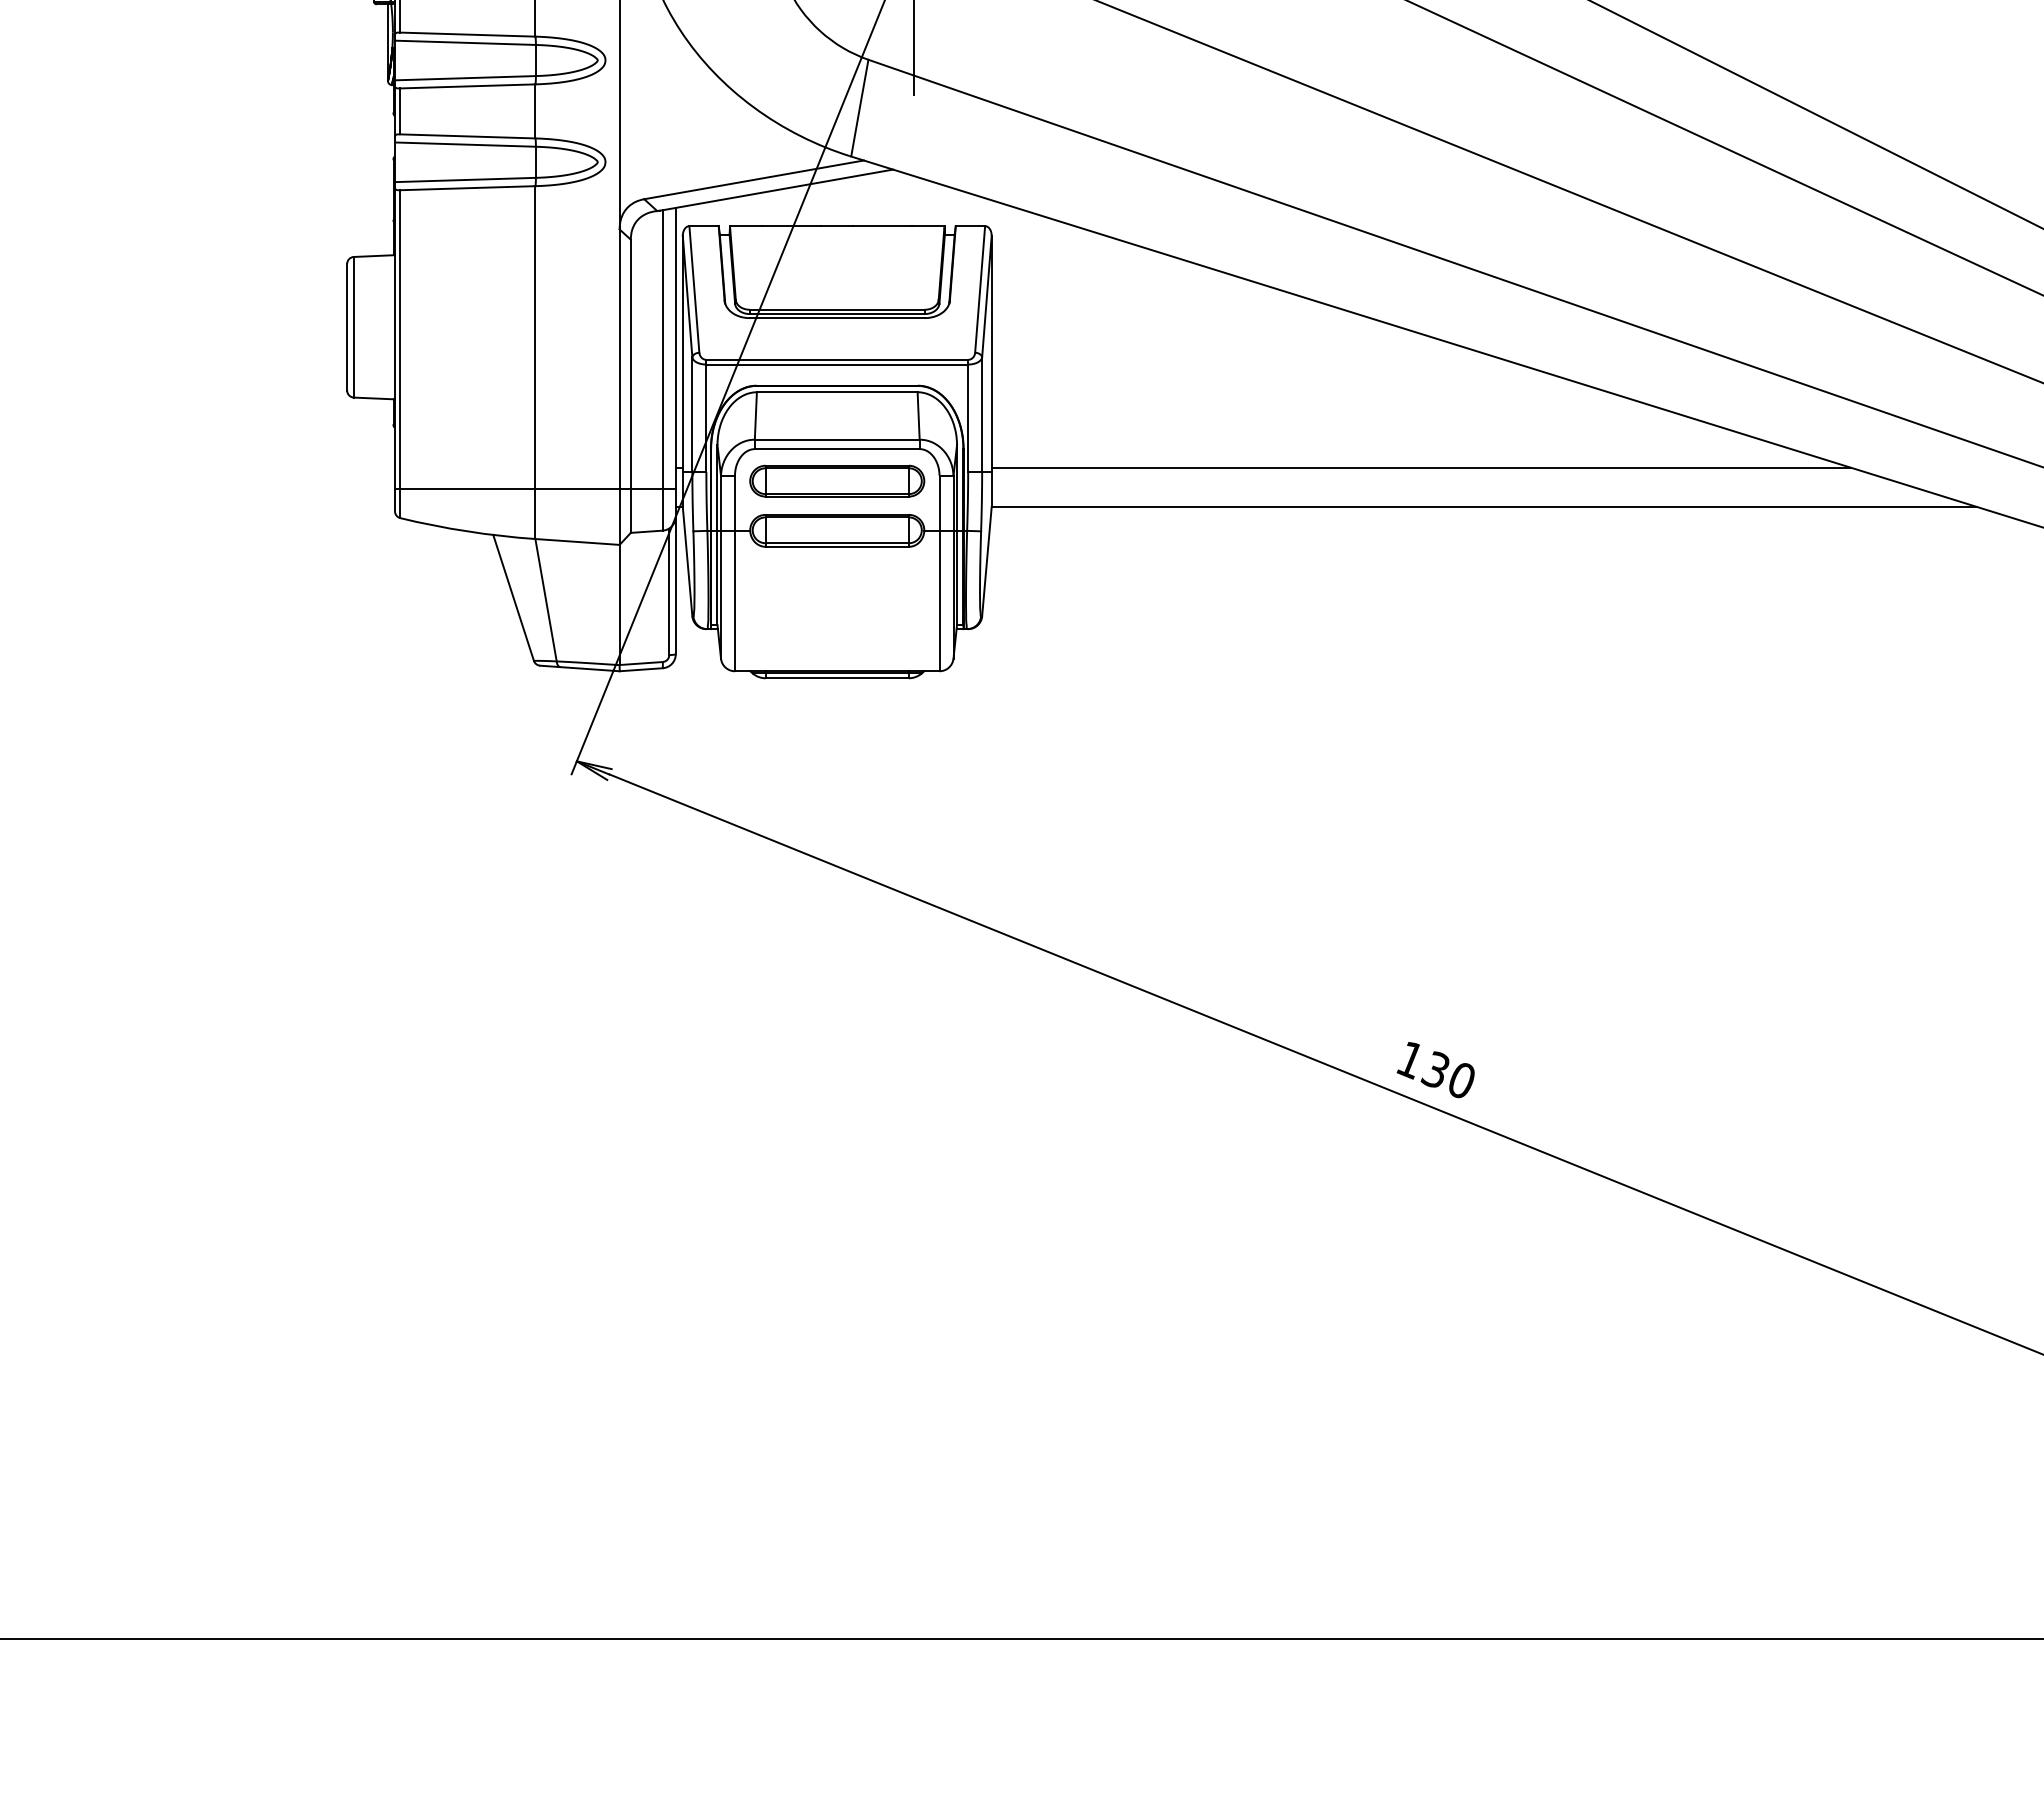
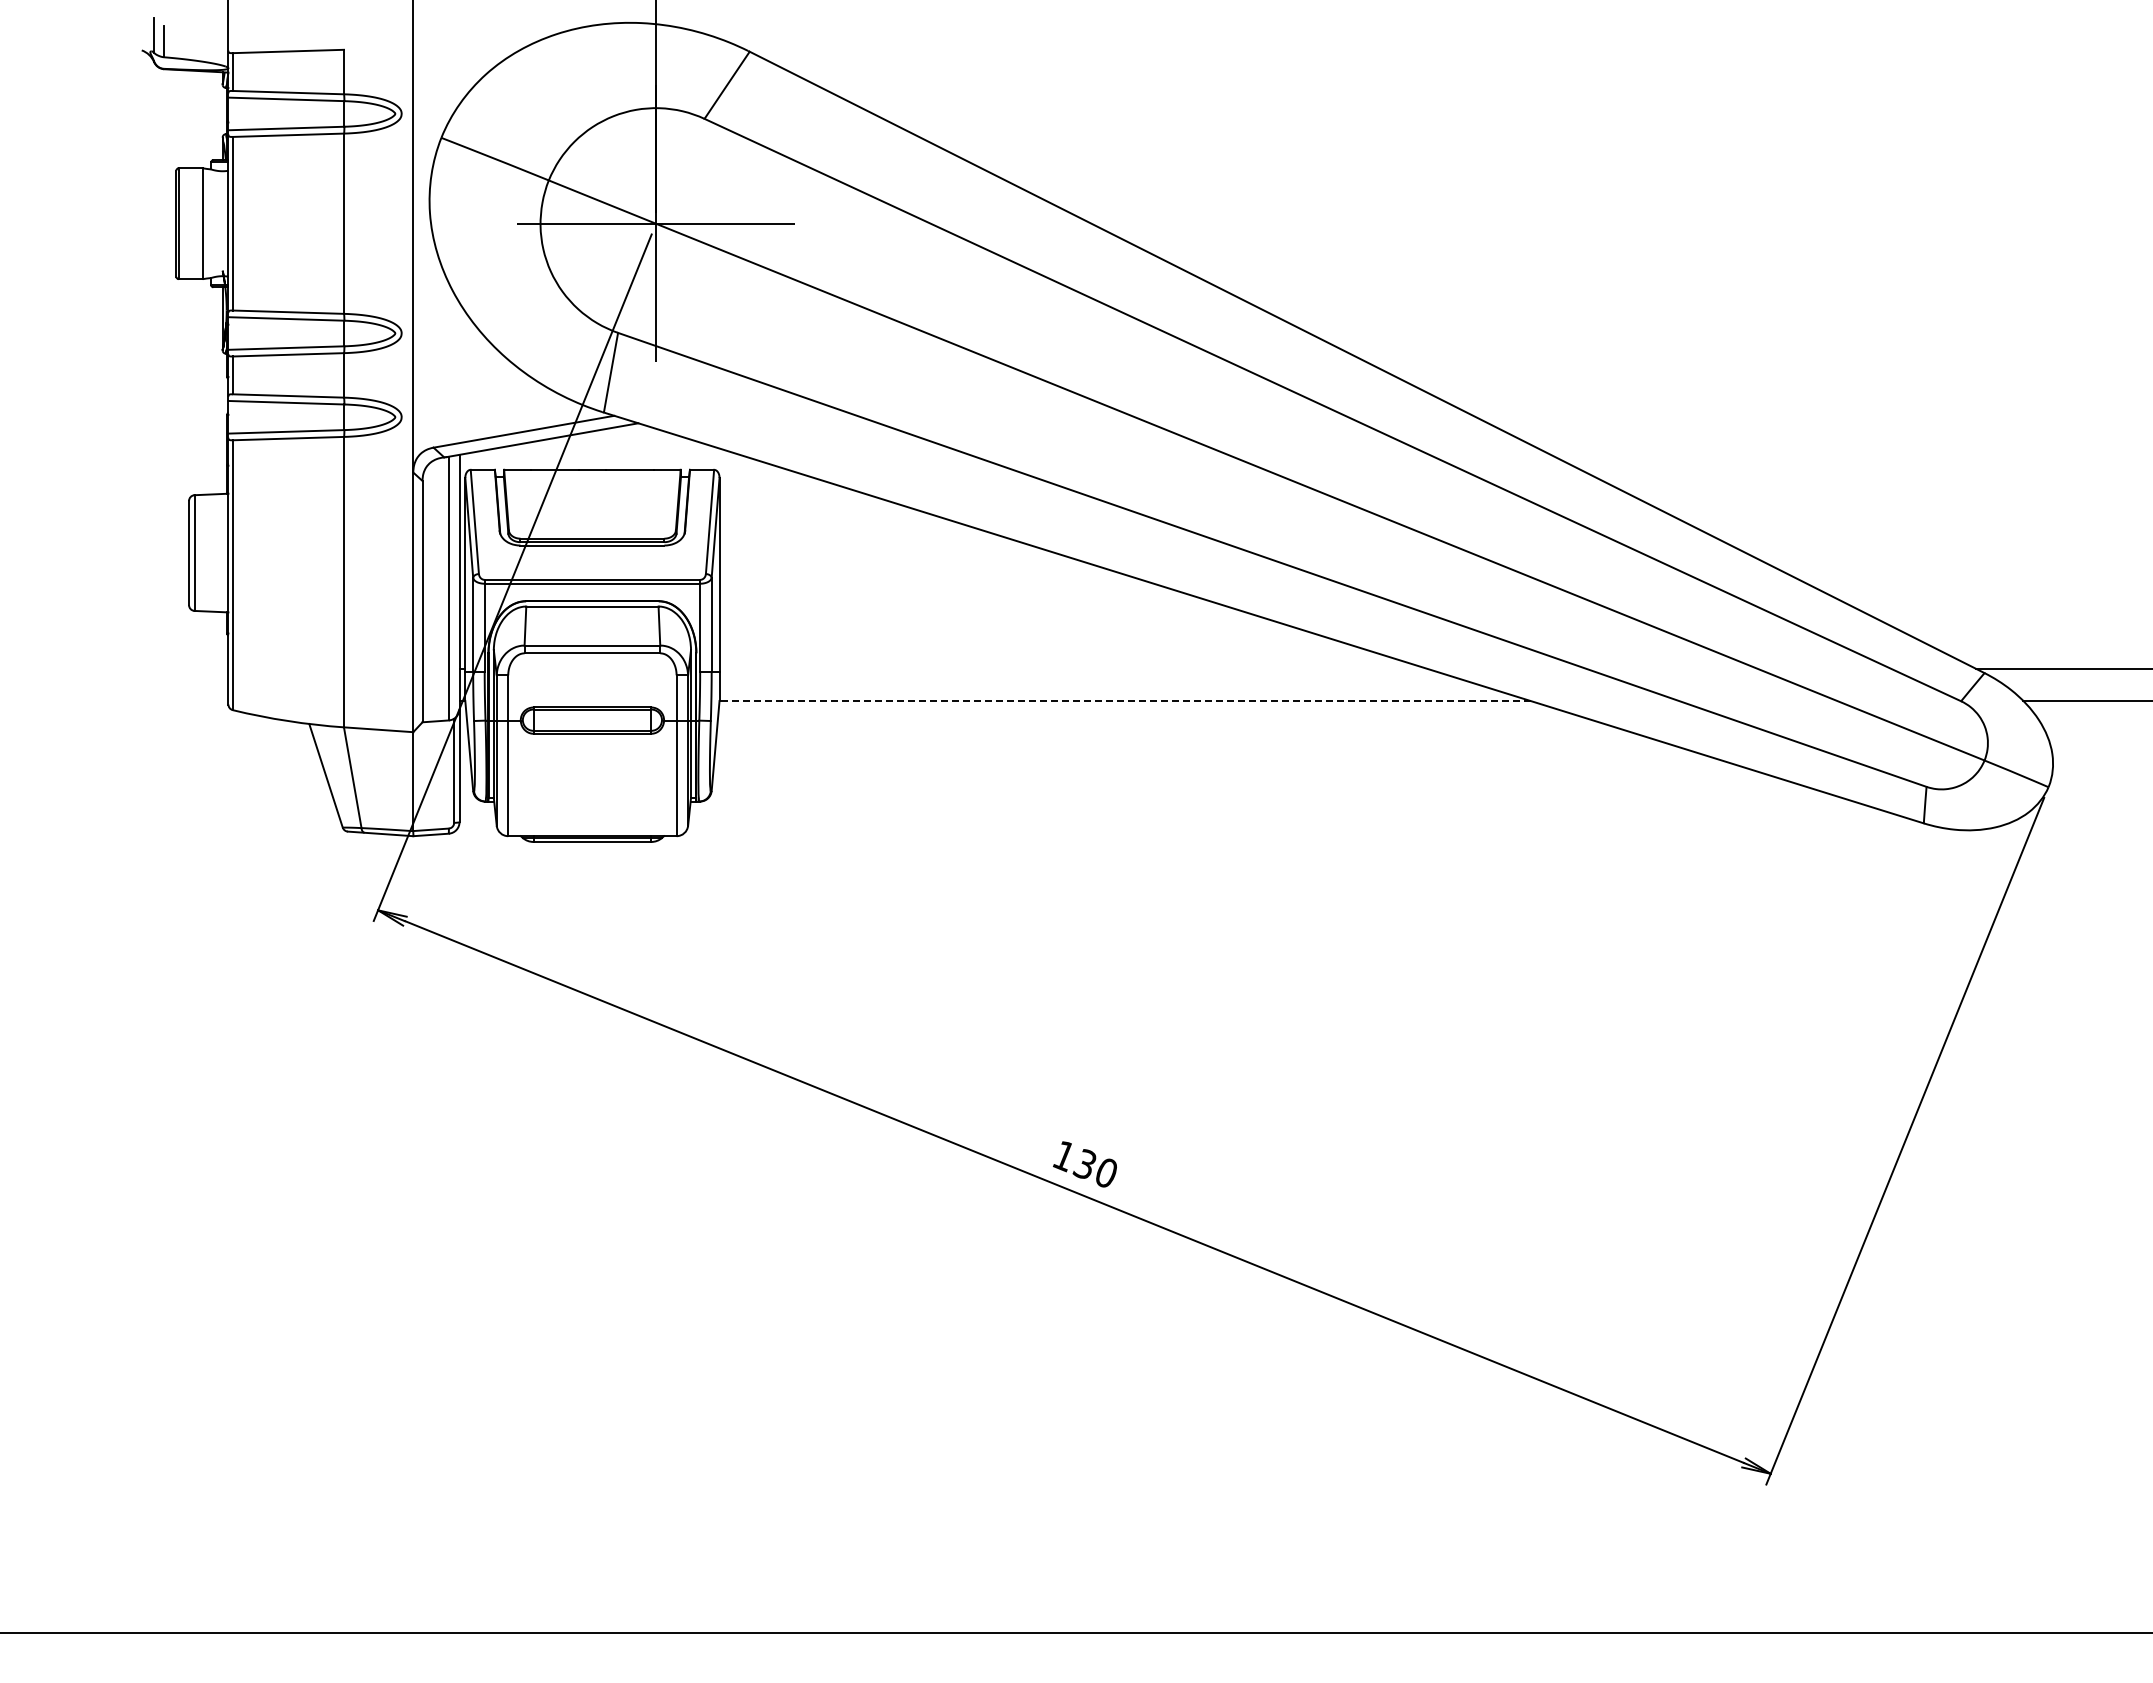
line: (1420, 467) -> (1072, 668), removed
part: (836, 480) -> (591, 679), removed
line: (534, 488) -> (343, 685), removed
line: (1484, 506) -> (1125, 700), solid -> dashed

